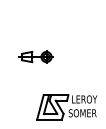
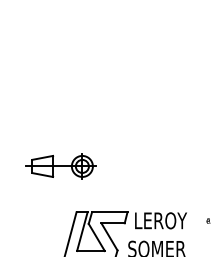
part: (35, 56) -> (59, 165), moved

